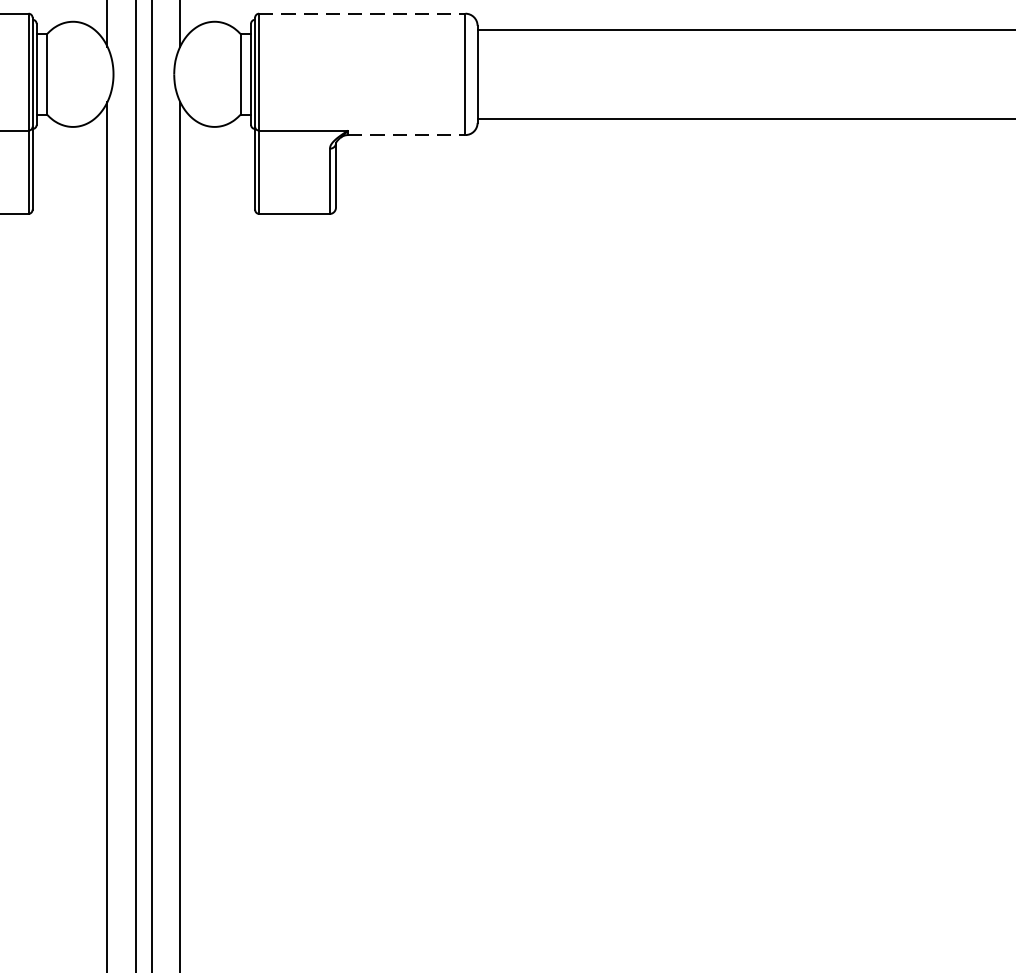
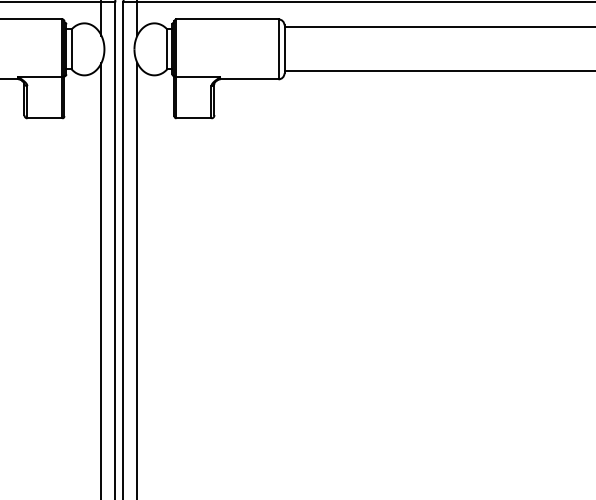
line: (362, 13) -> (227, 19), dashed -> solid
line: (406, 135) -> (249, 79), dashed -> solid

